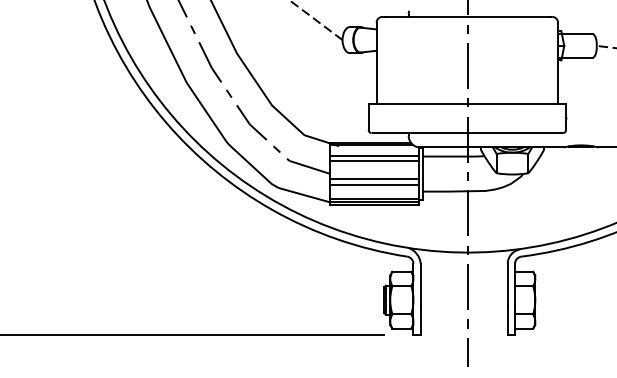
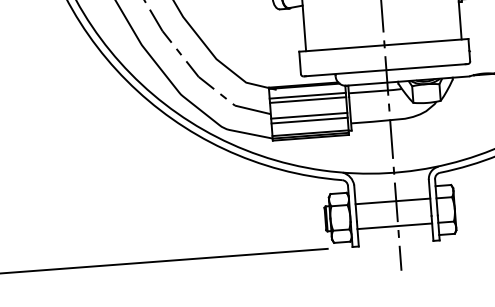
line: (463, 285) -> (392, 201), added
line: (463, 314) -> (394, 226), added

